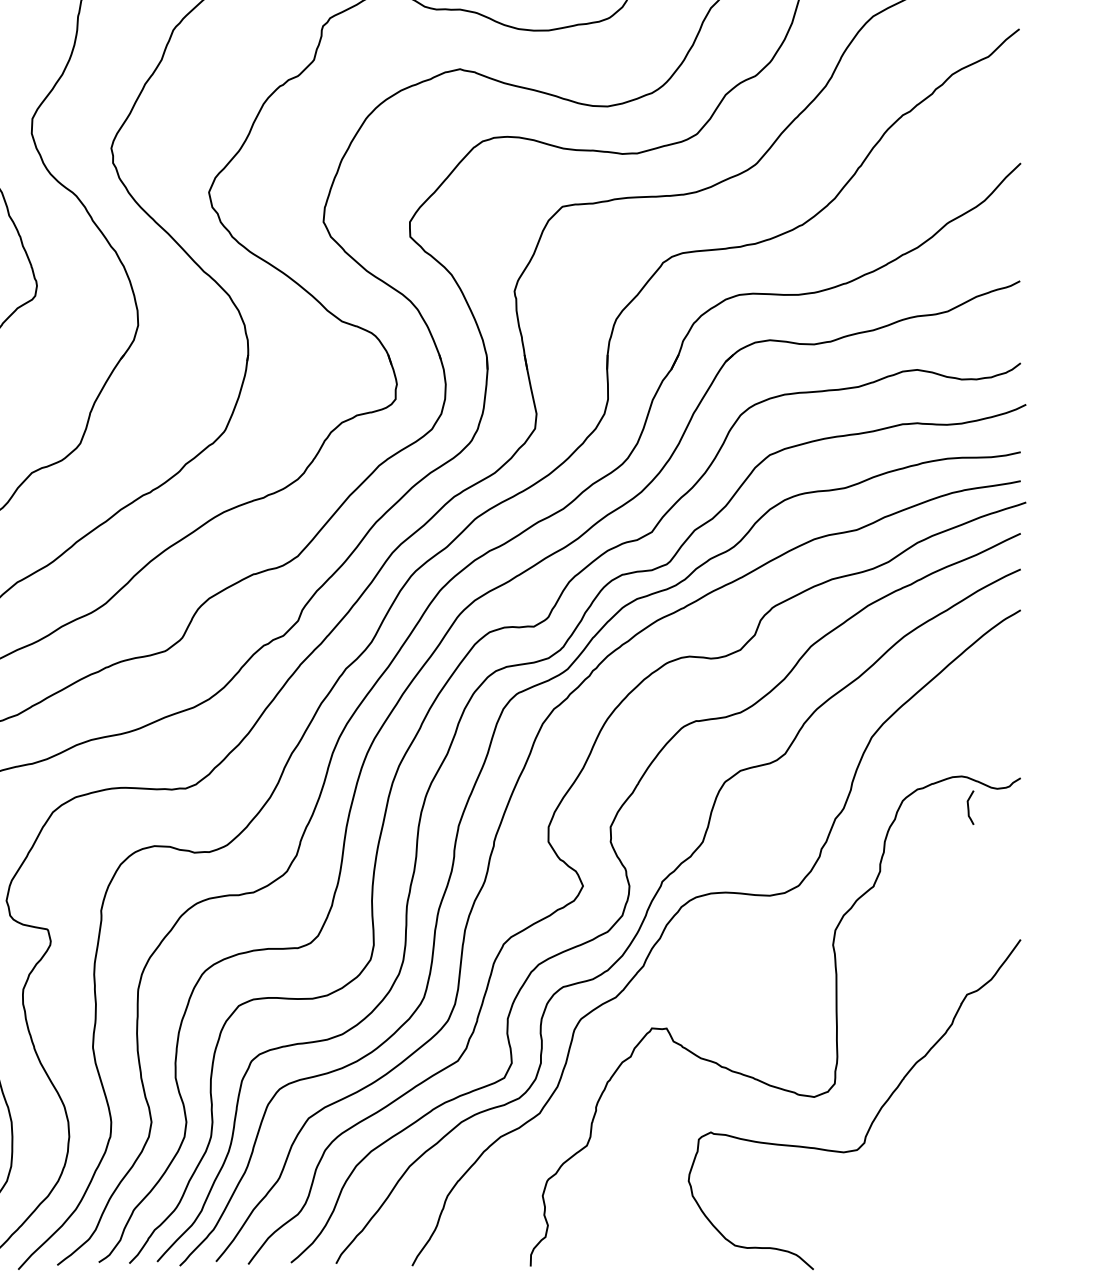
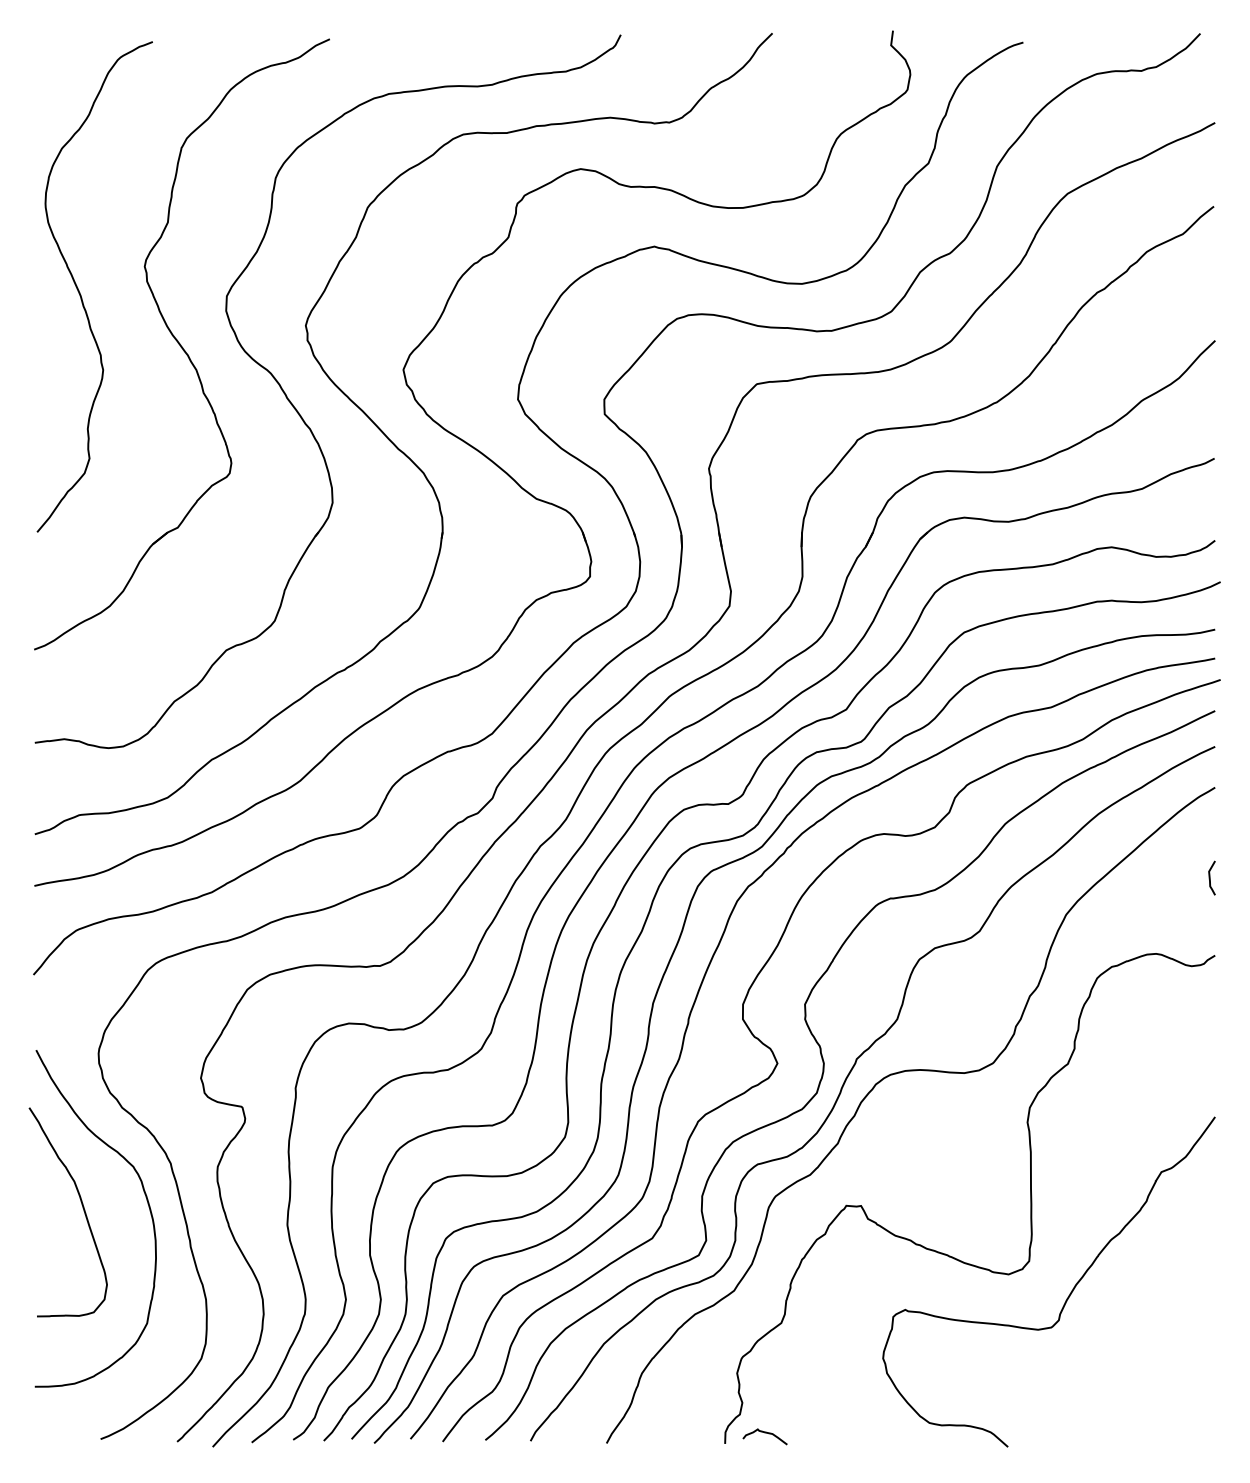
curve: (969, 807) -> (1210, 877), moved
curve: (570, 1256) -> (764, 1433), added

